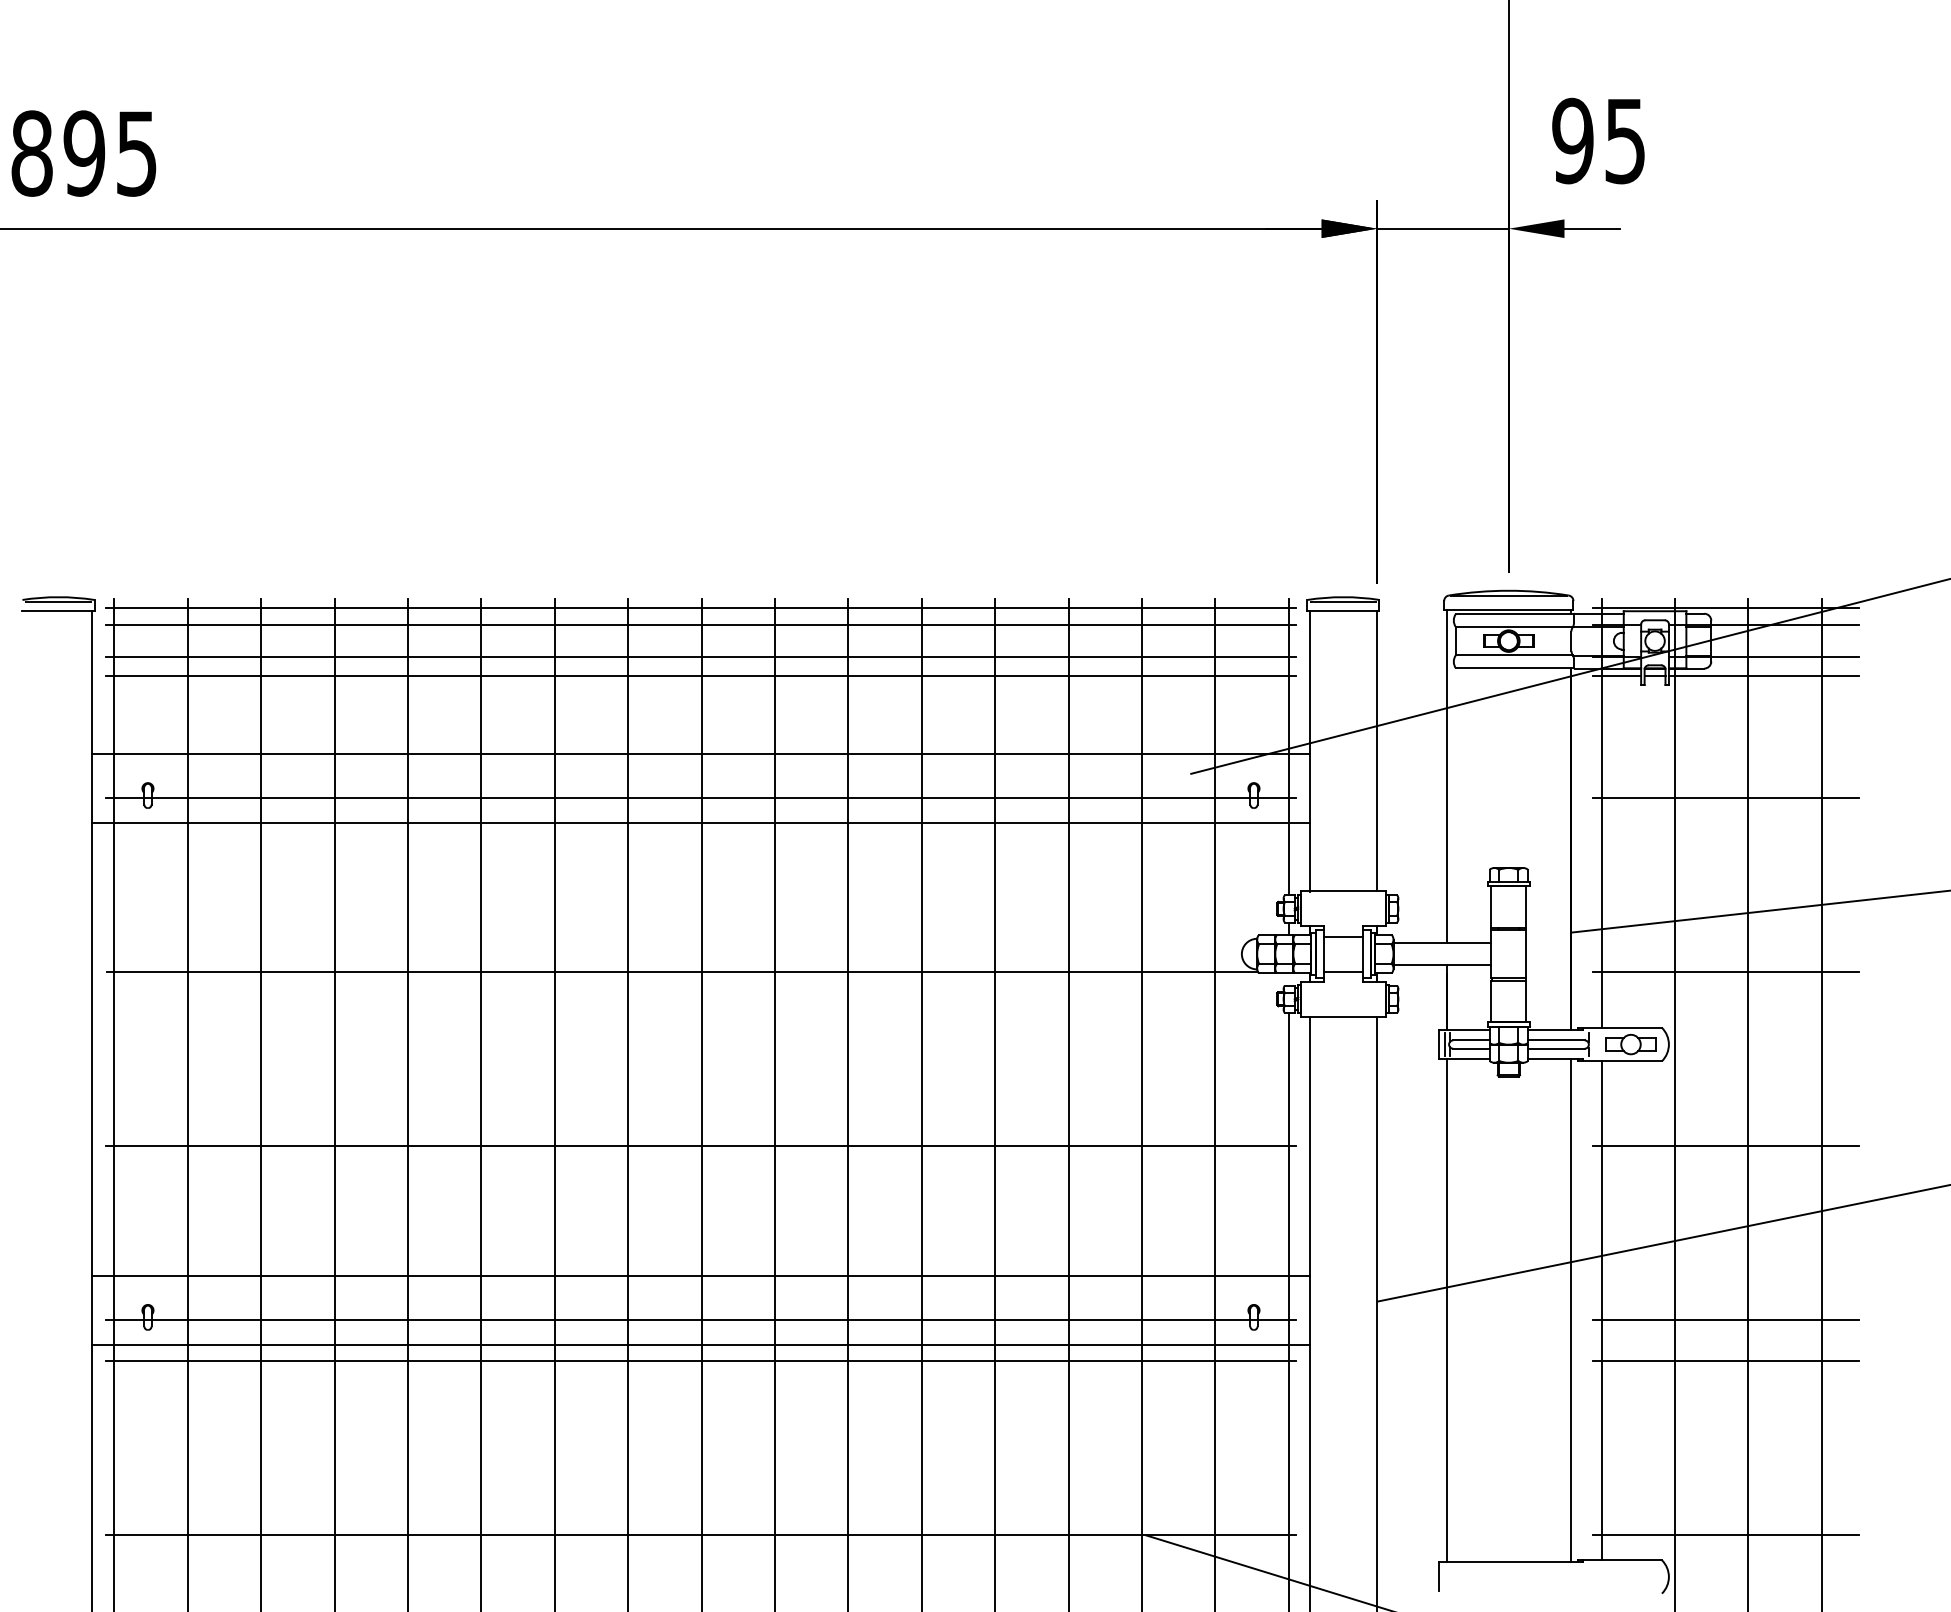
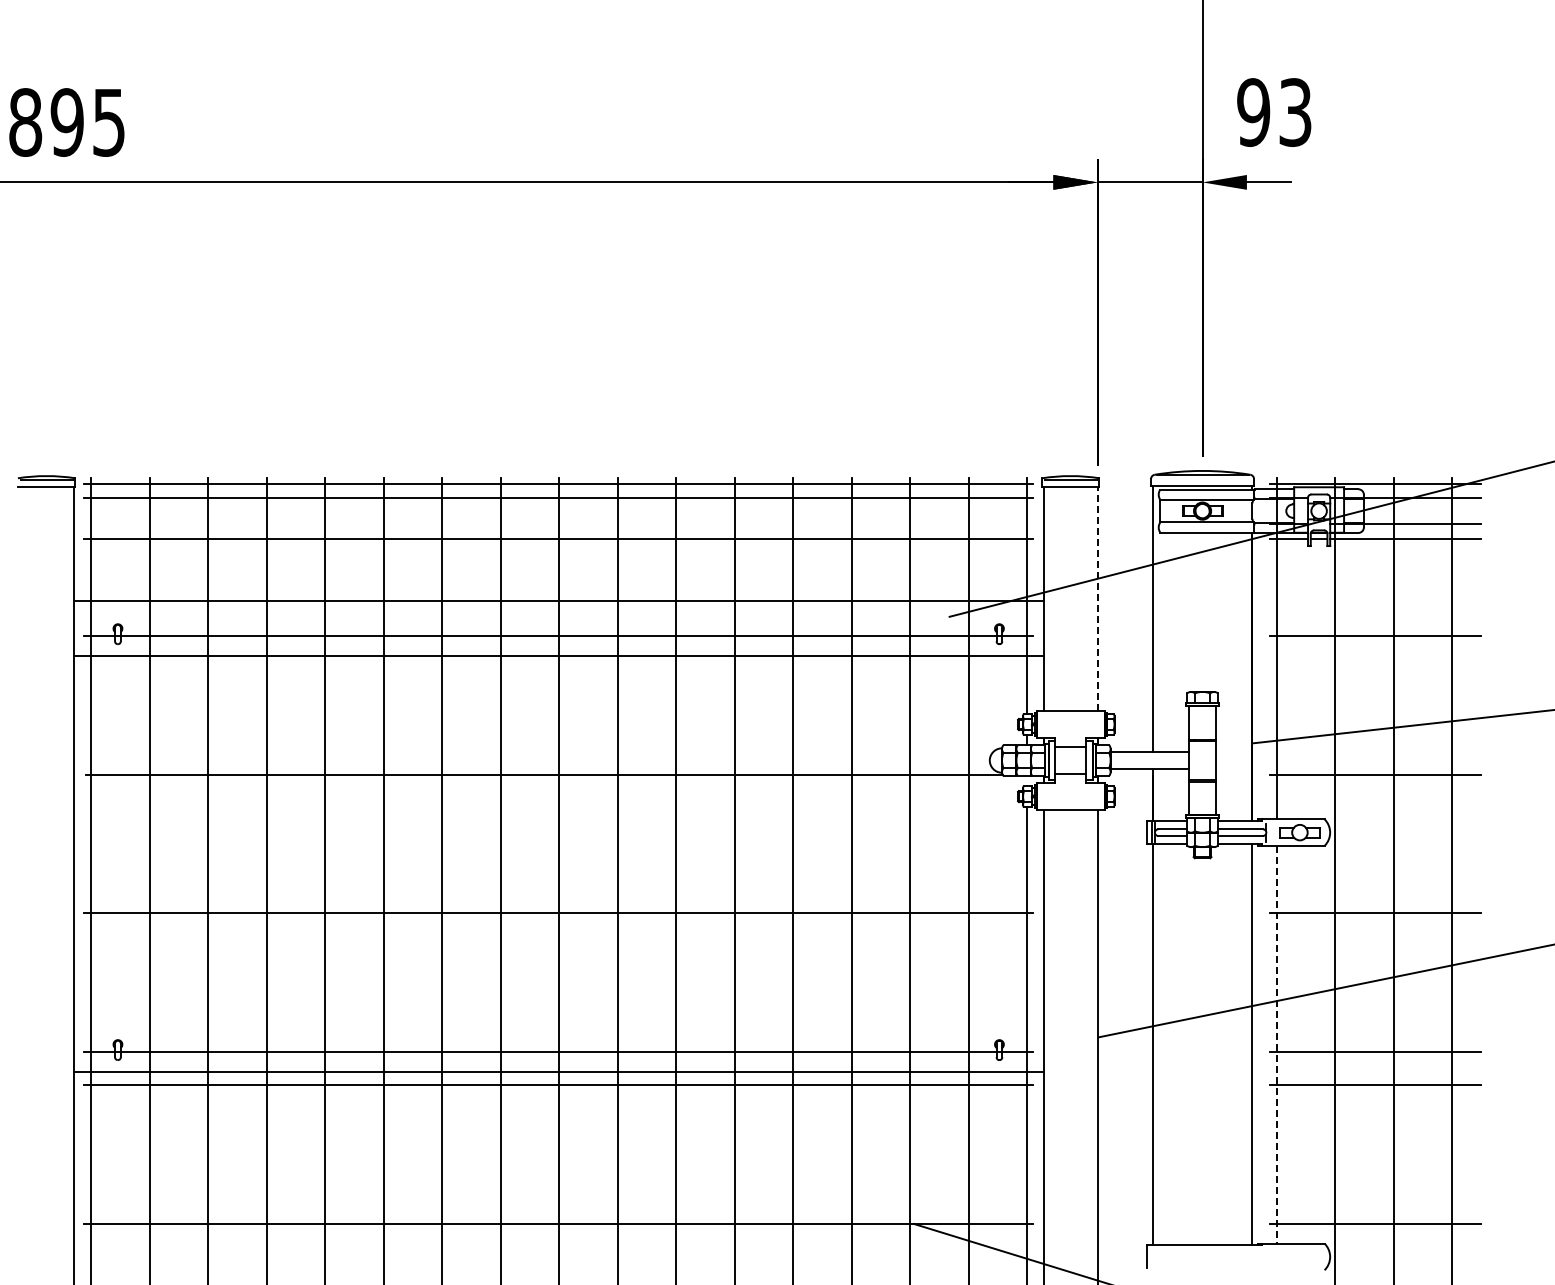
text: (1625, 141) -> (1295, 112), 95 -> 93
line: (700, 656) -> (558, 523), removed
line: (1377, 750) -> (1097, 598), solid -> dashed
line: (700, 1275) -> (558, 1016), removed
line: (1601, 1310) -> (1276, 1044), solid -> dashed

